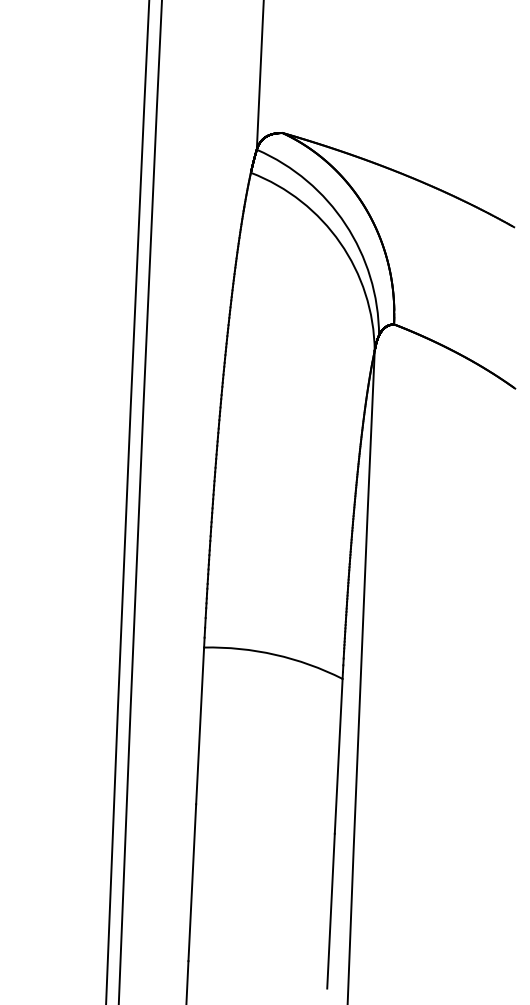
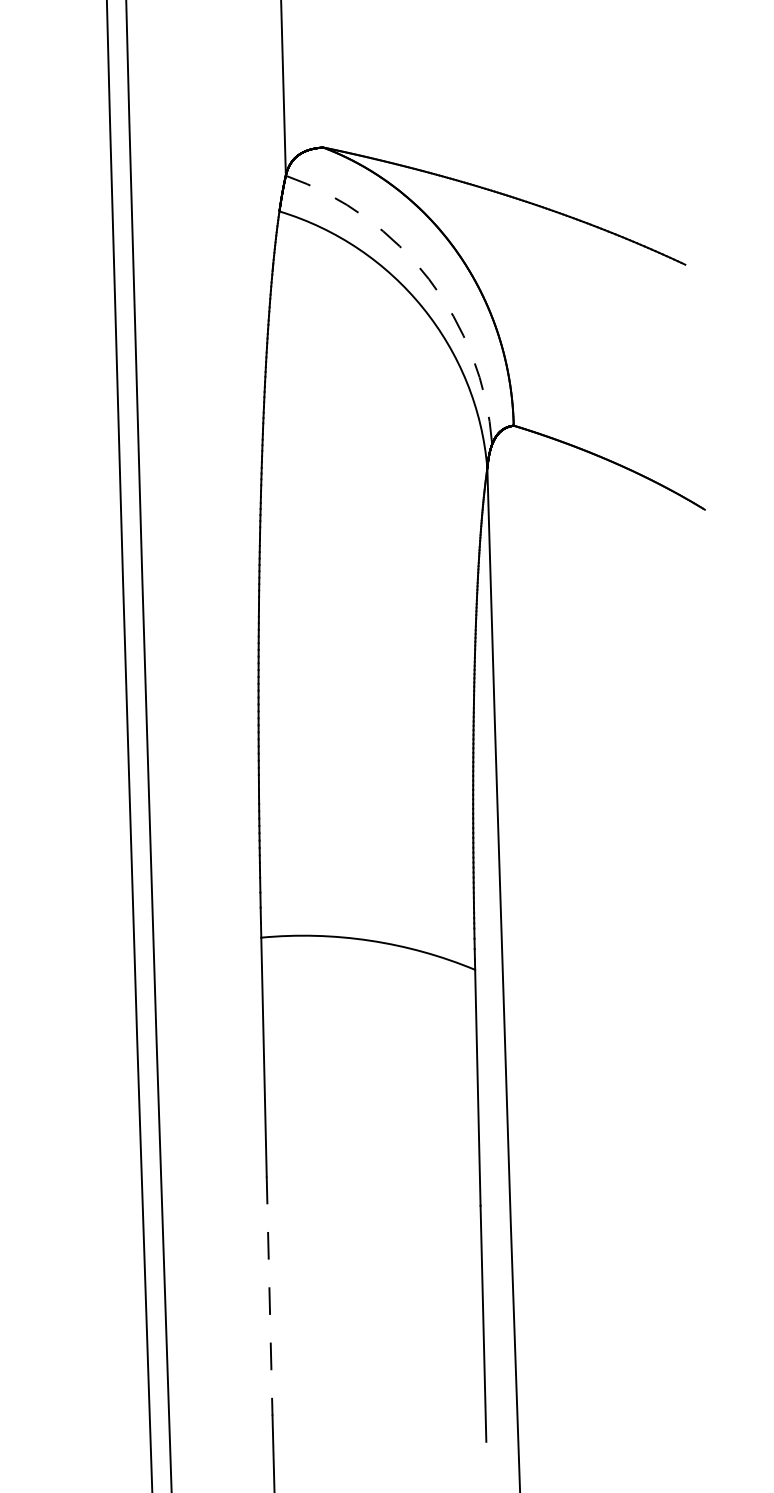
arc: (345, 224) -> (428, 279), solid -> dashed
line: (192, 883) -> (269, 1297), solid -> dashed

